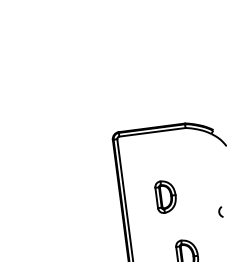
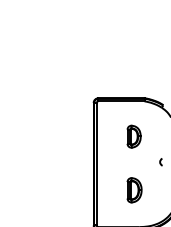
part: (165, 196) -> (133, 136), moved

